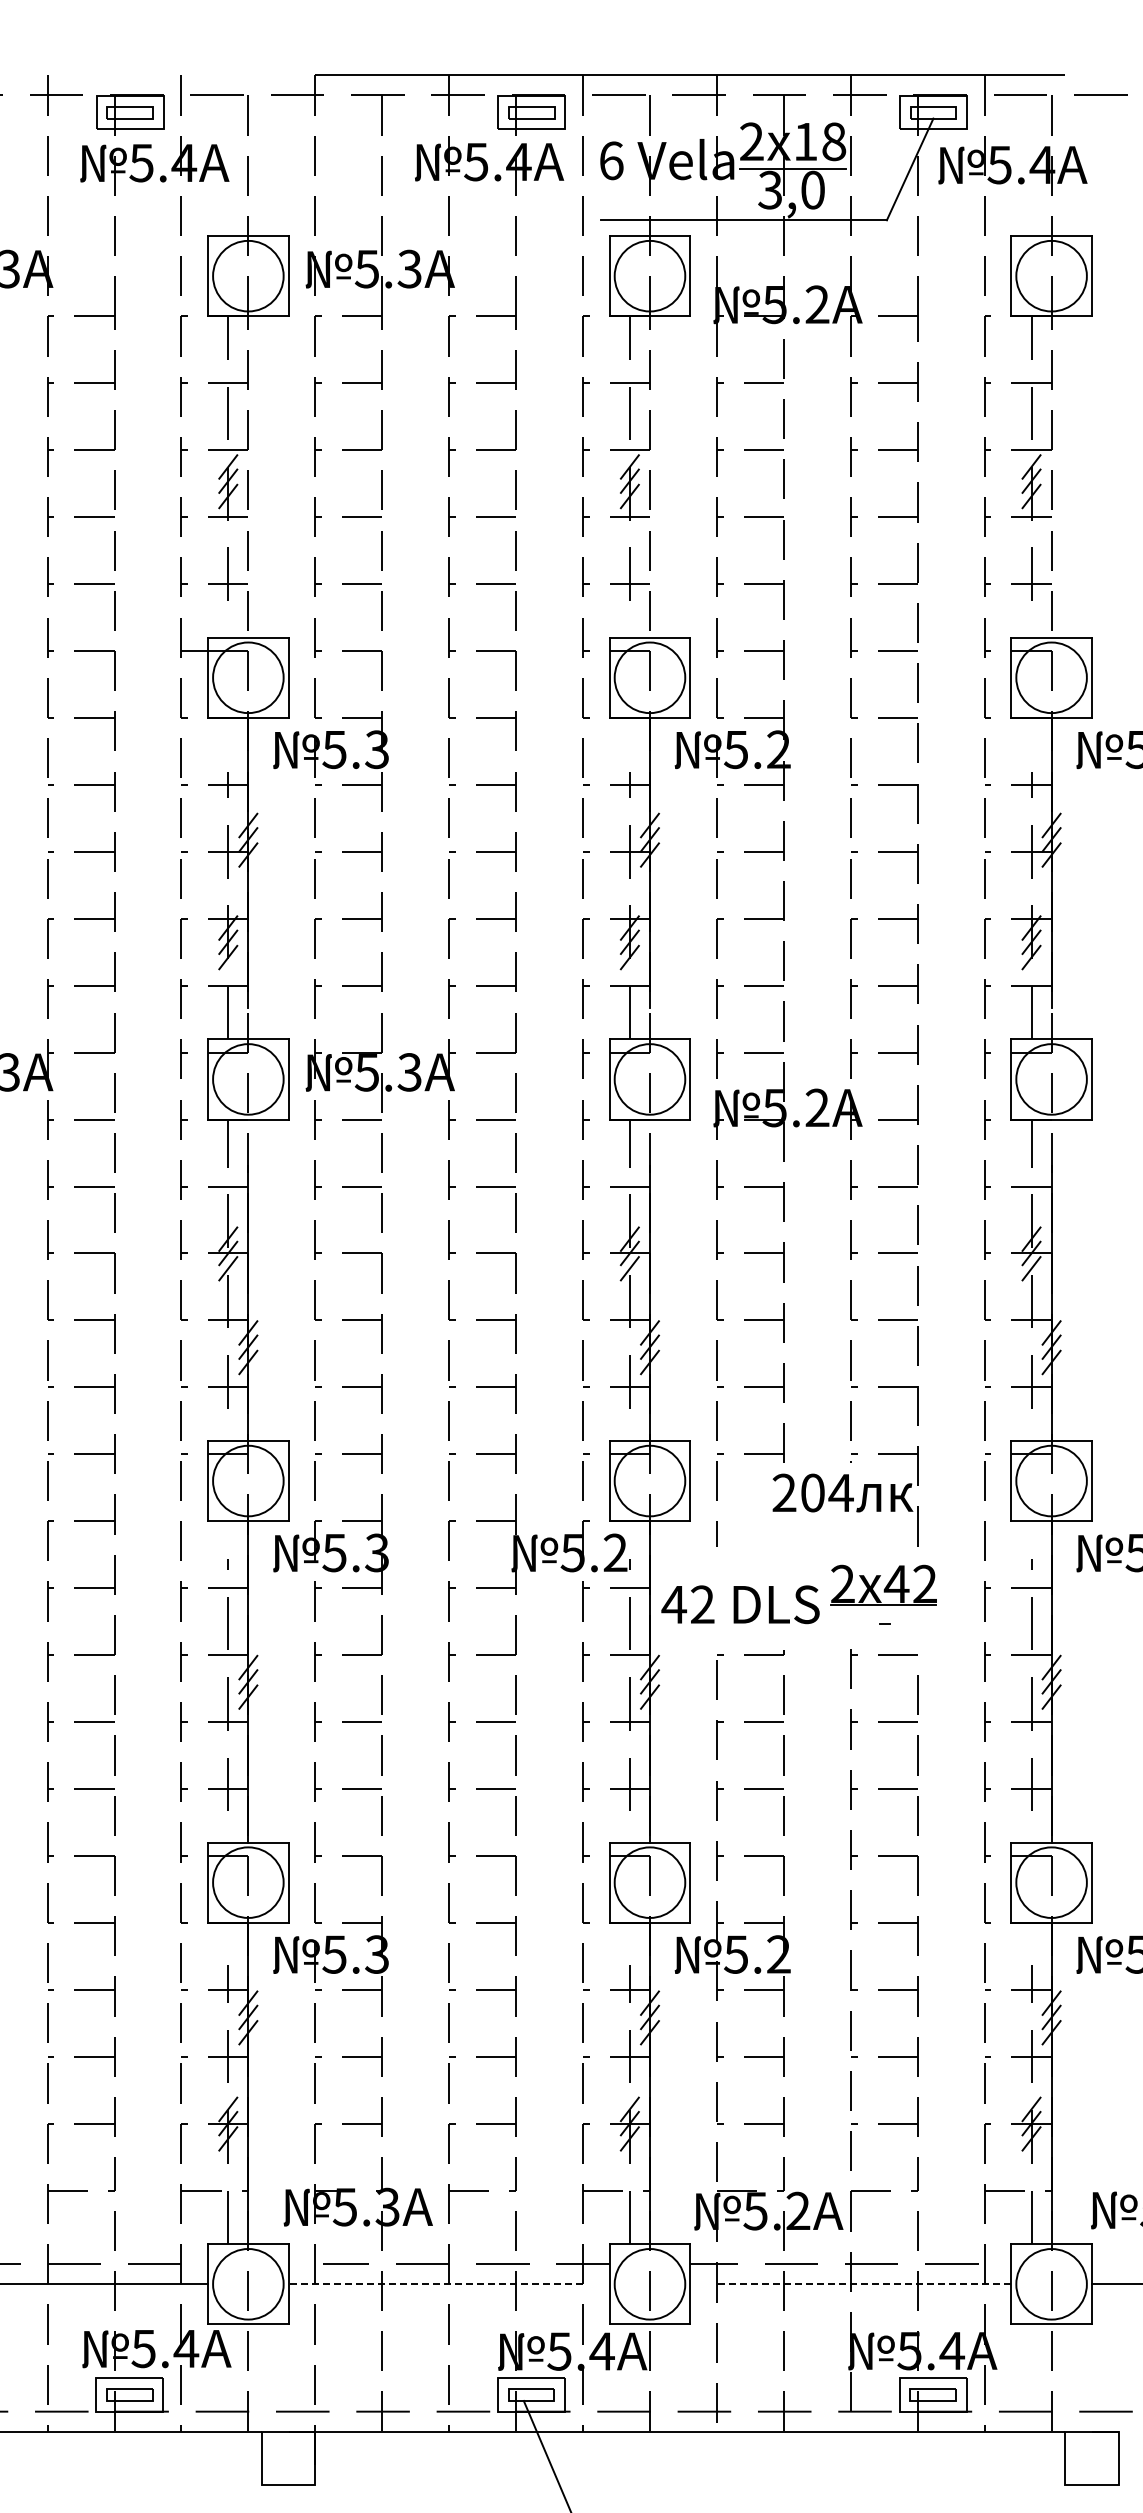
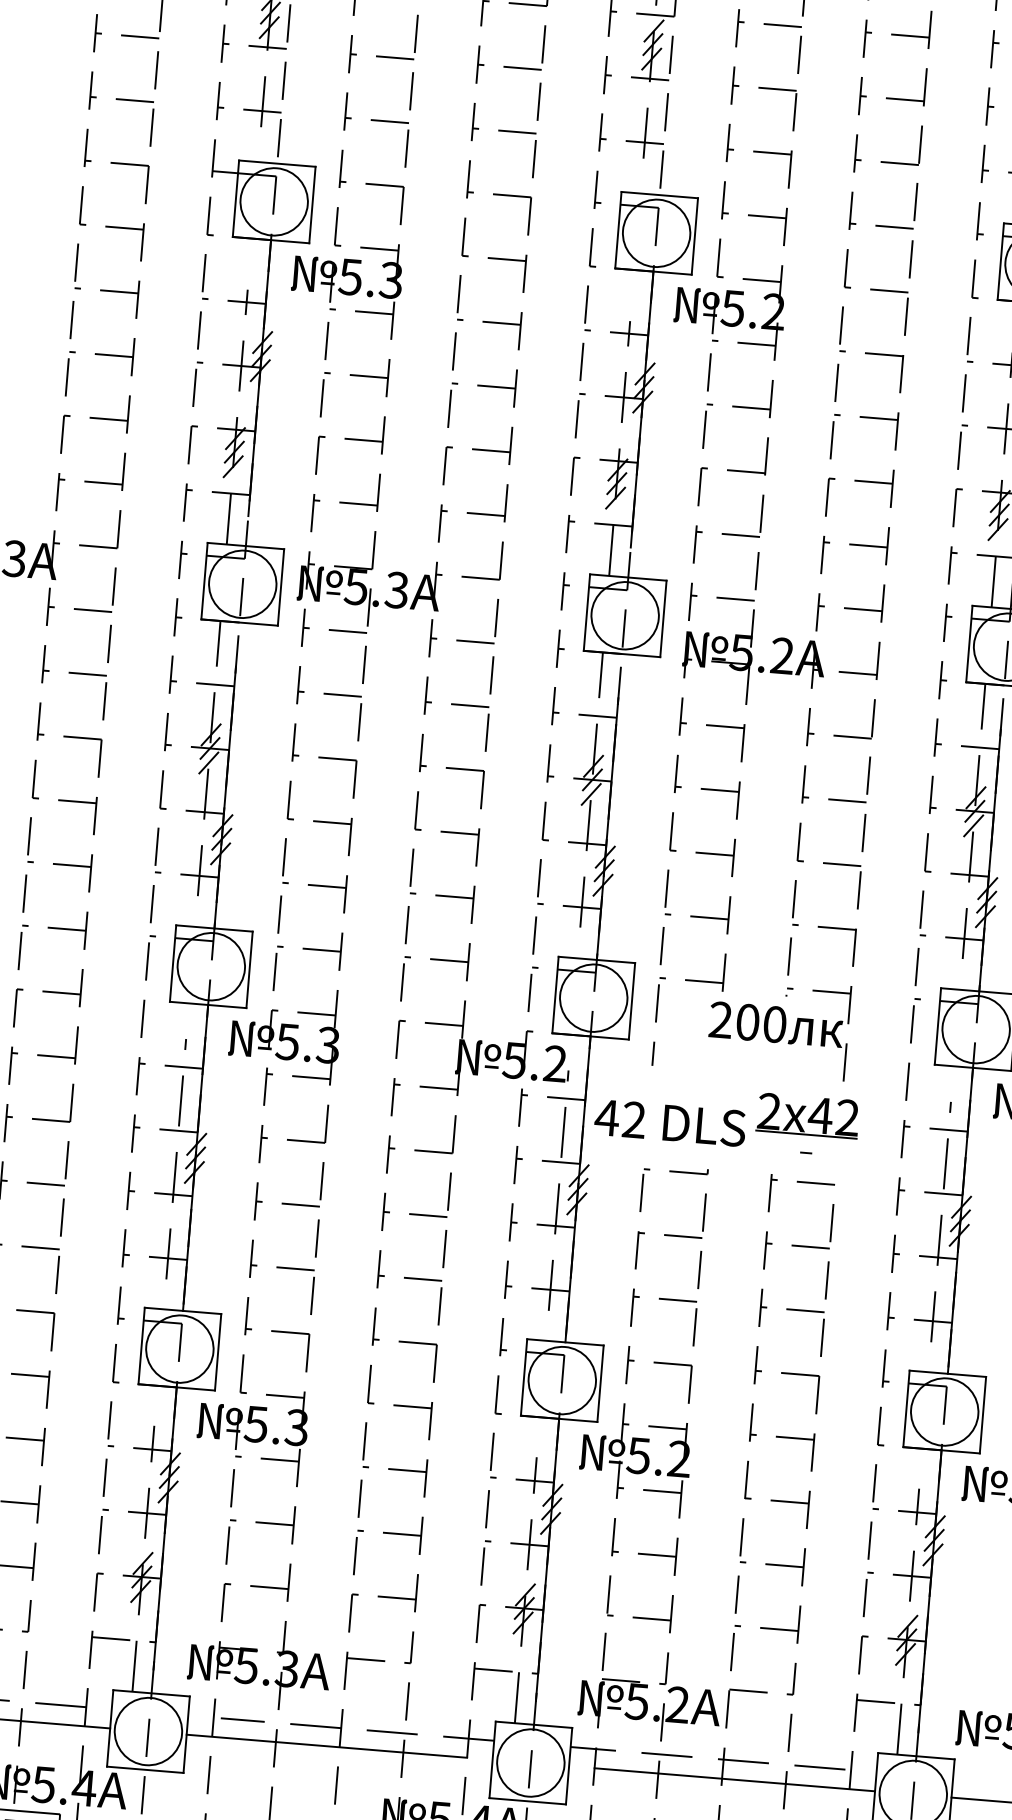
text: (840, 1492) -> (774, 1023), 204 -> 200
line: (435, 2284) -> (326, 1746), dashed -> solid
line: (863, 2284) -> (734, 1779), dashed -> solid

